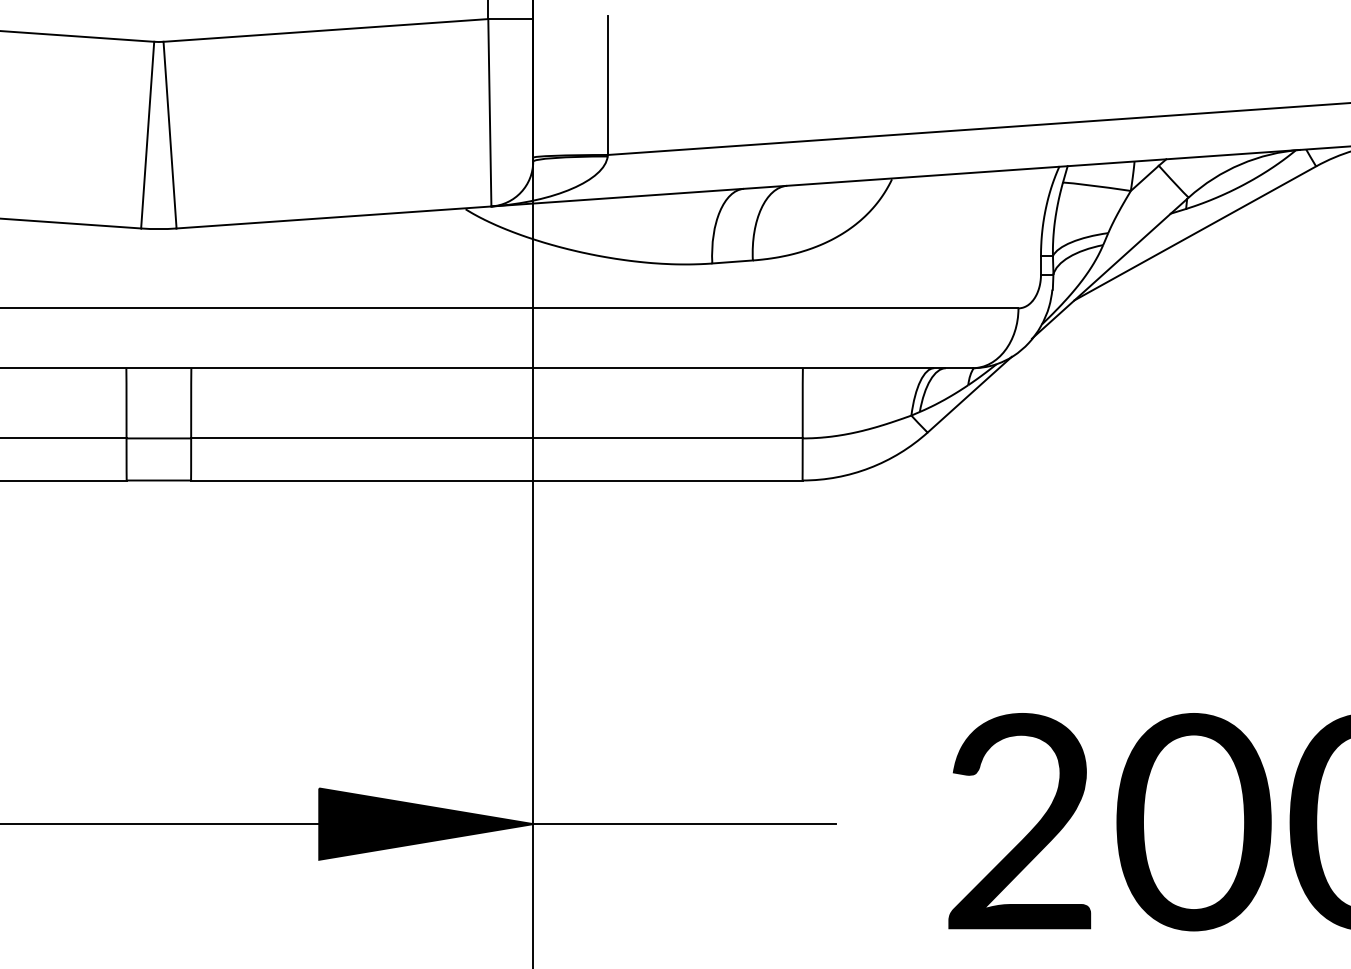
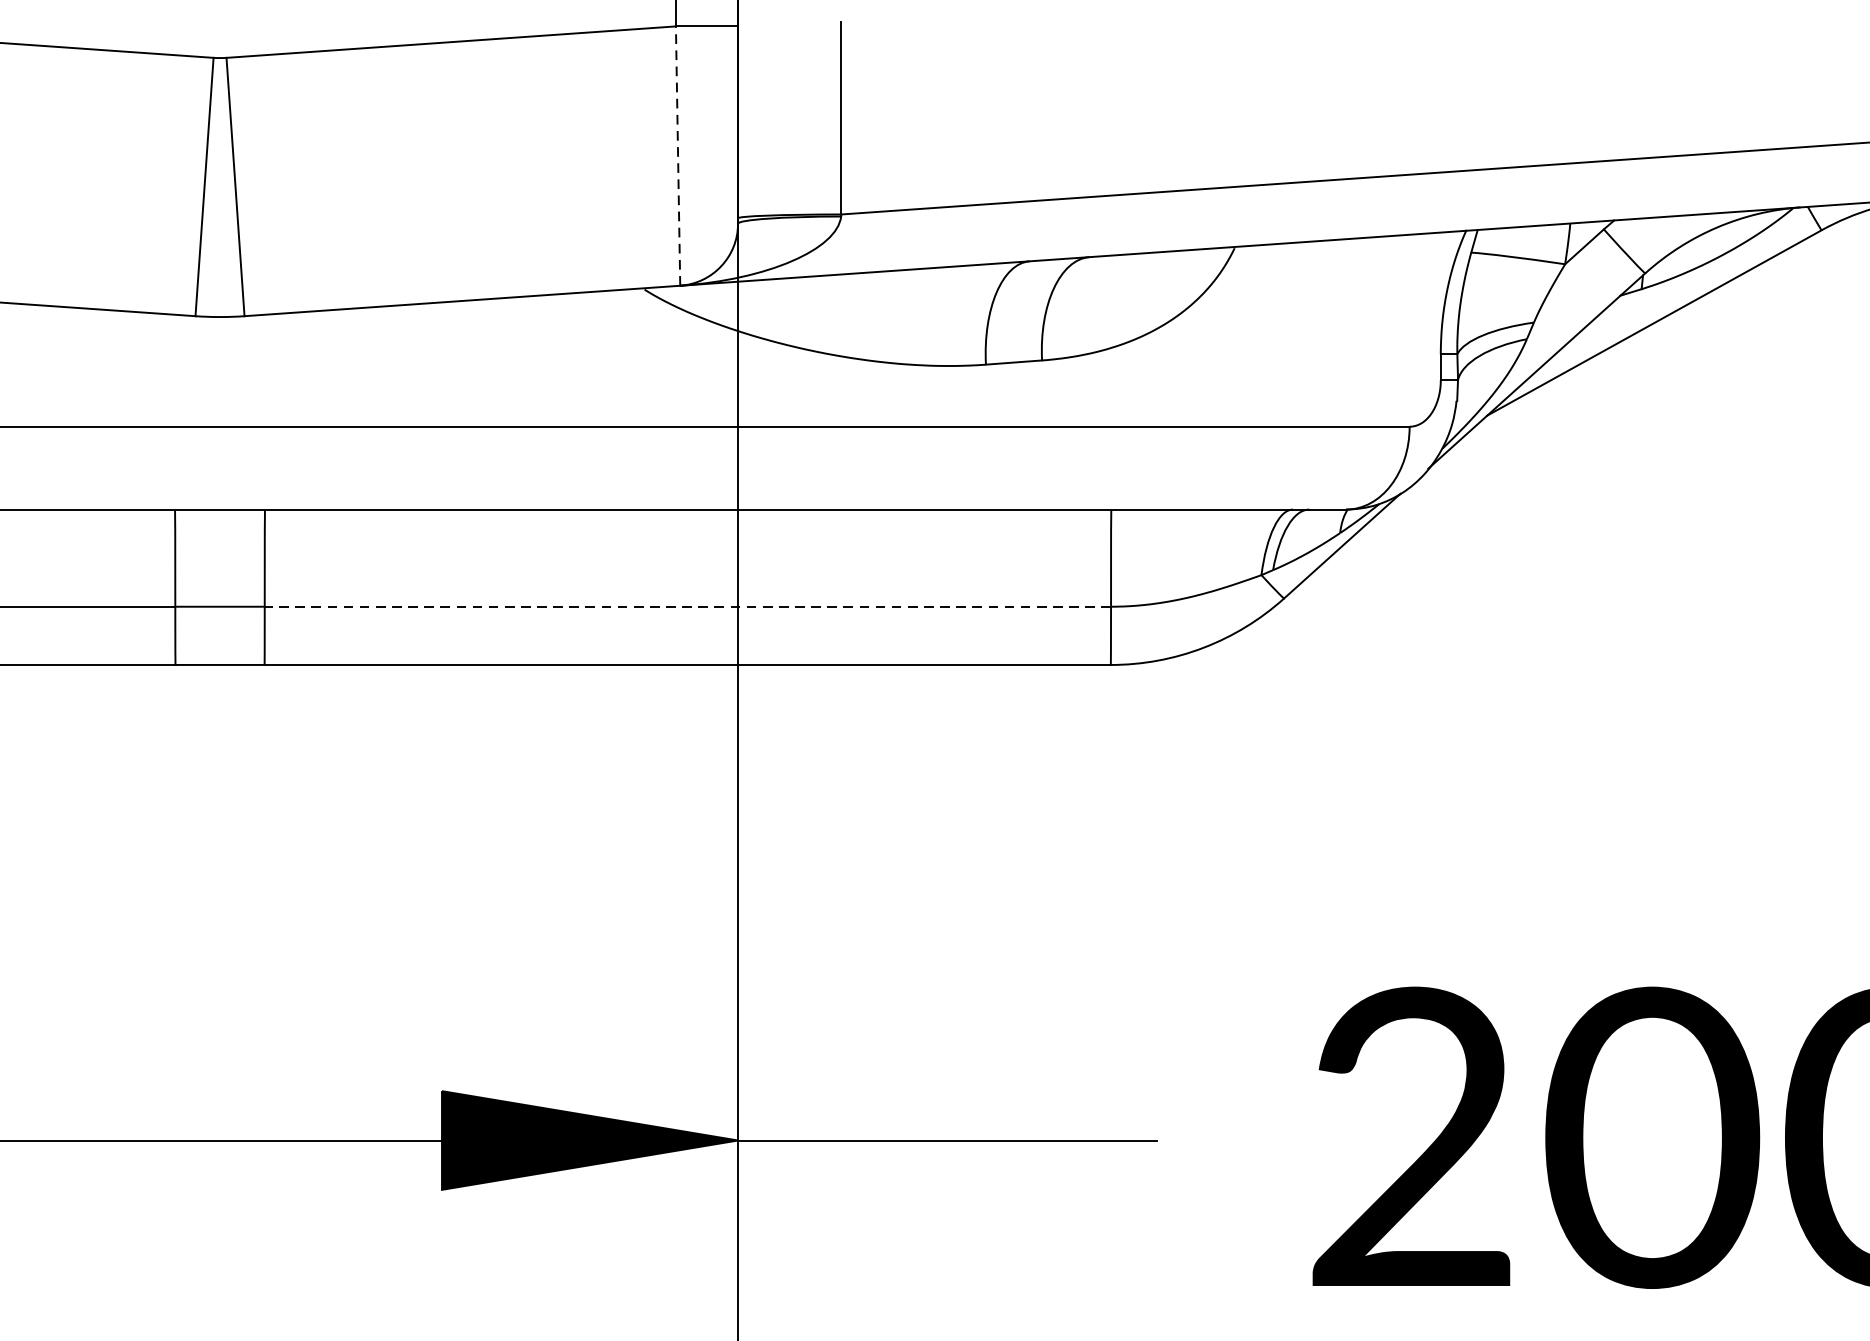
line: (489, 112) -> (677, 155), solid -> dashed
line: (496, 438) -> (687, 606), solid -> dashed

